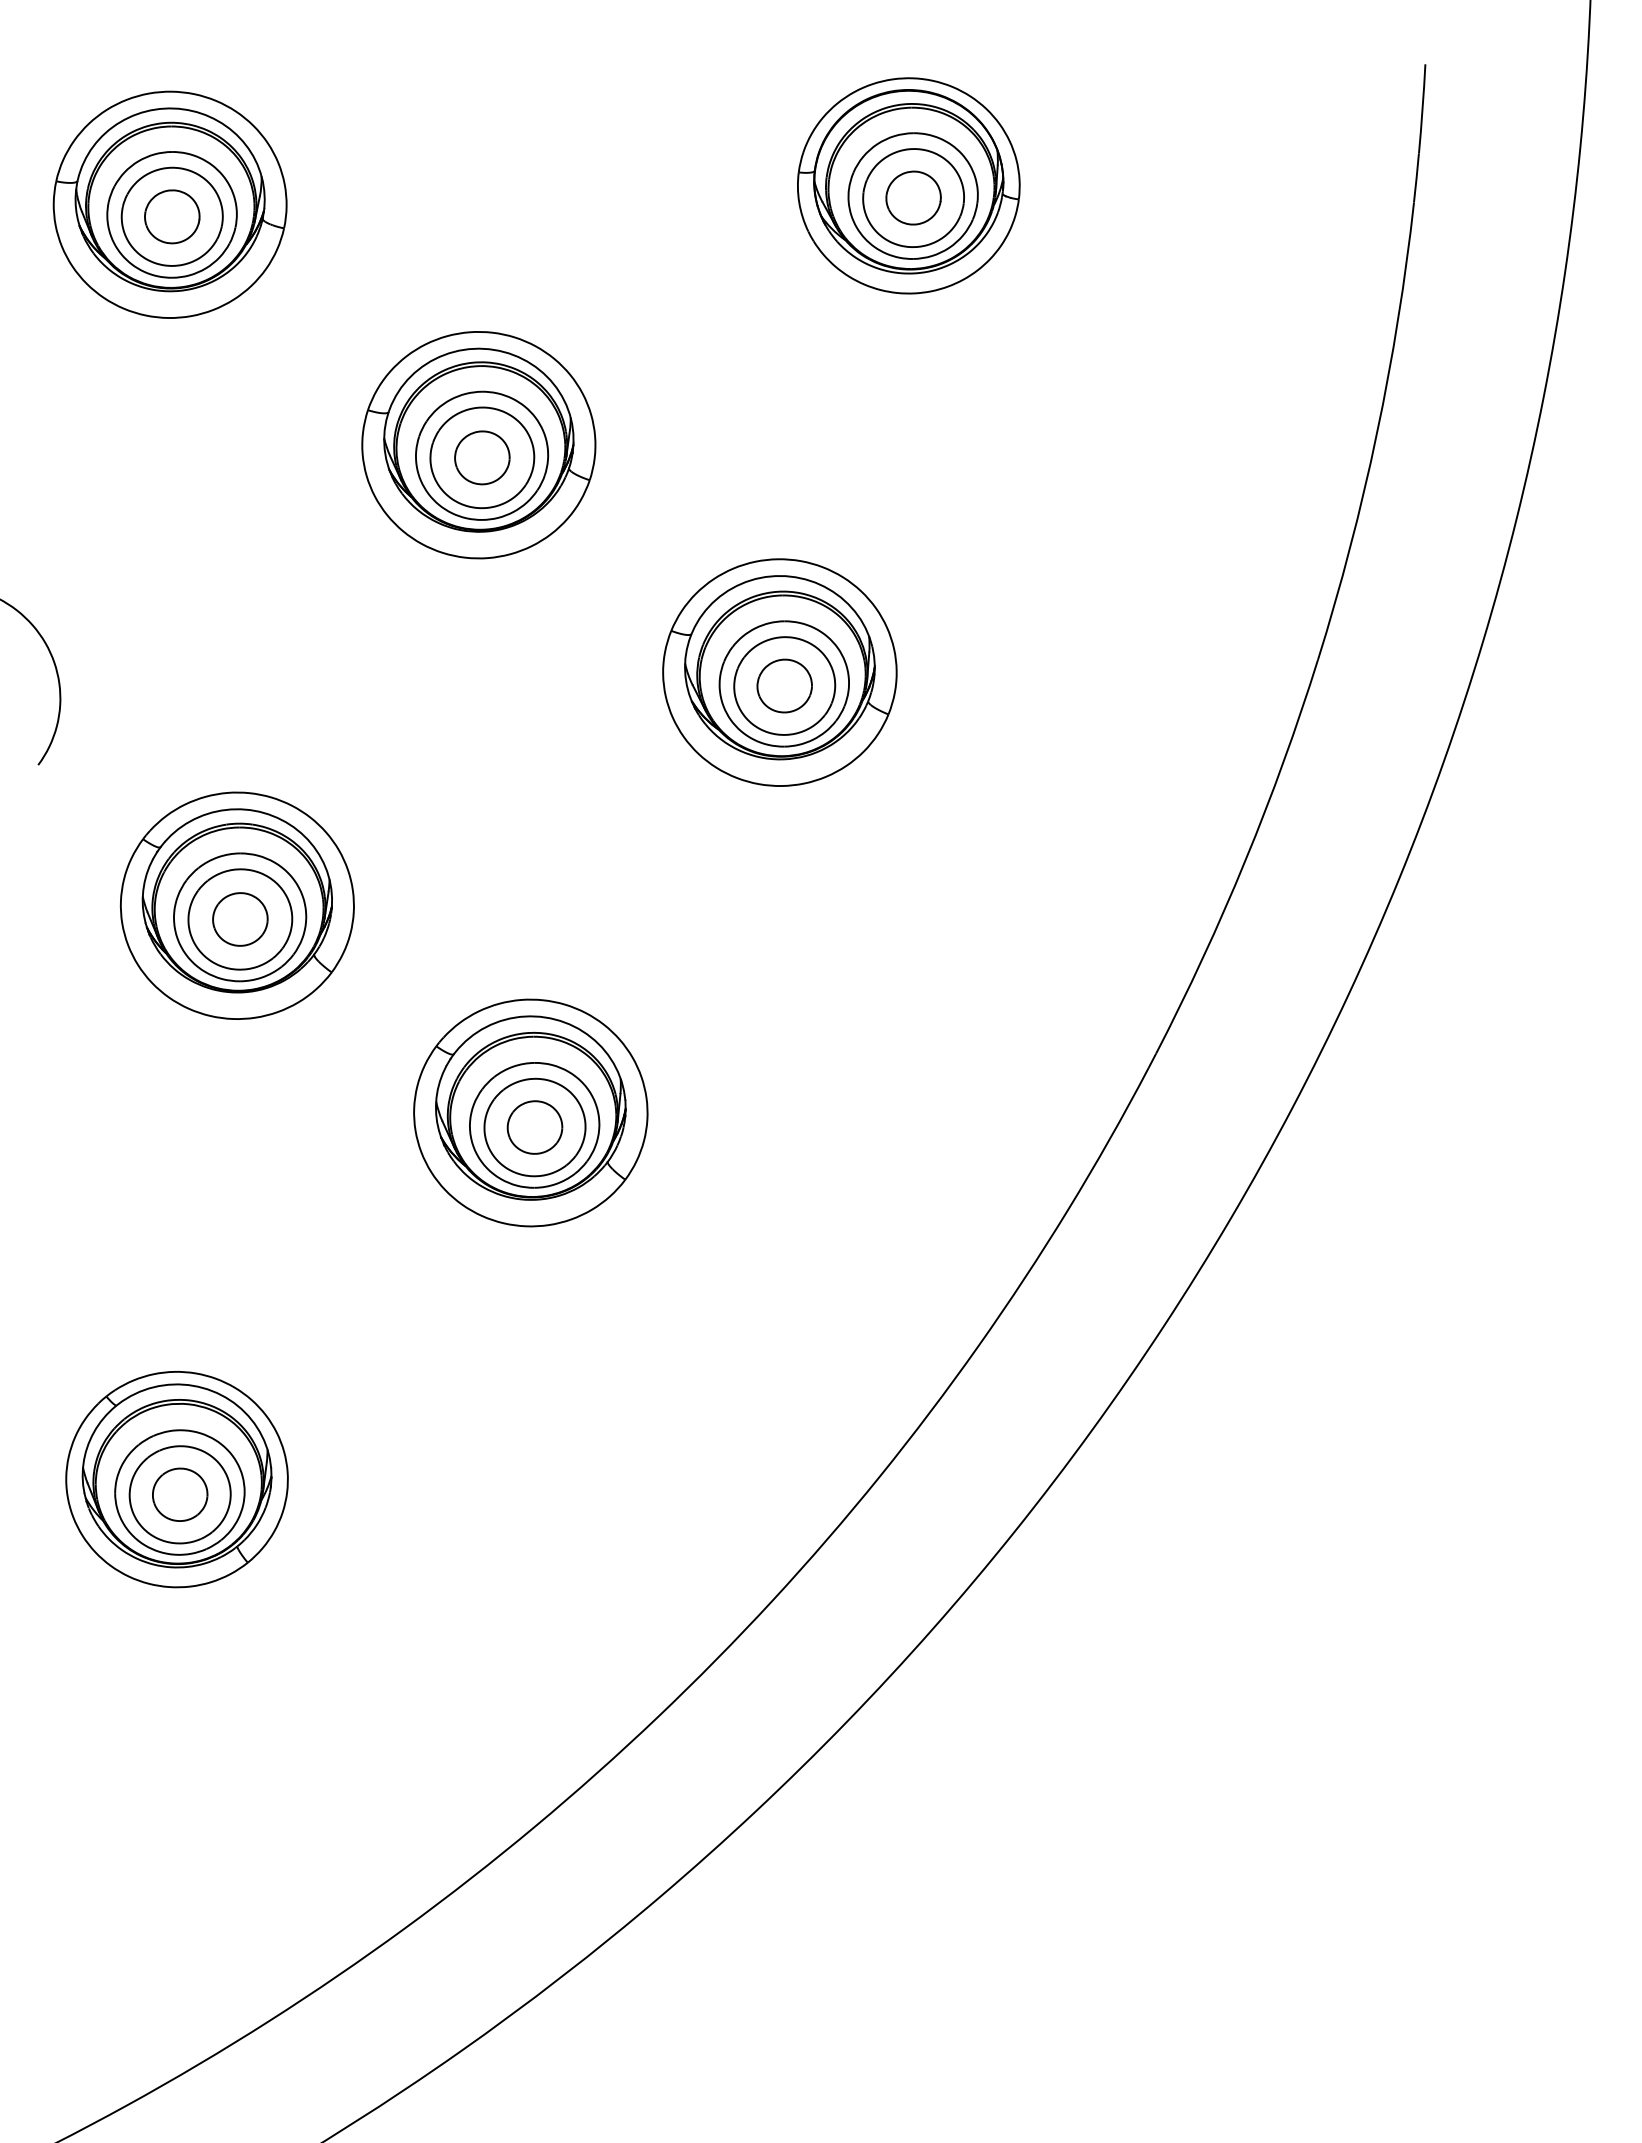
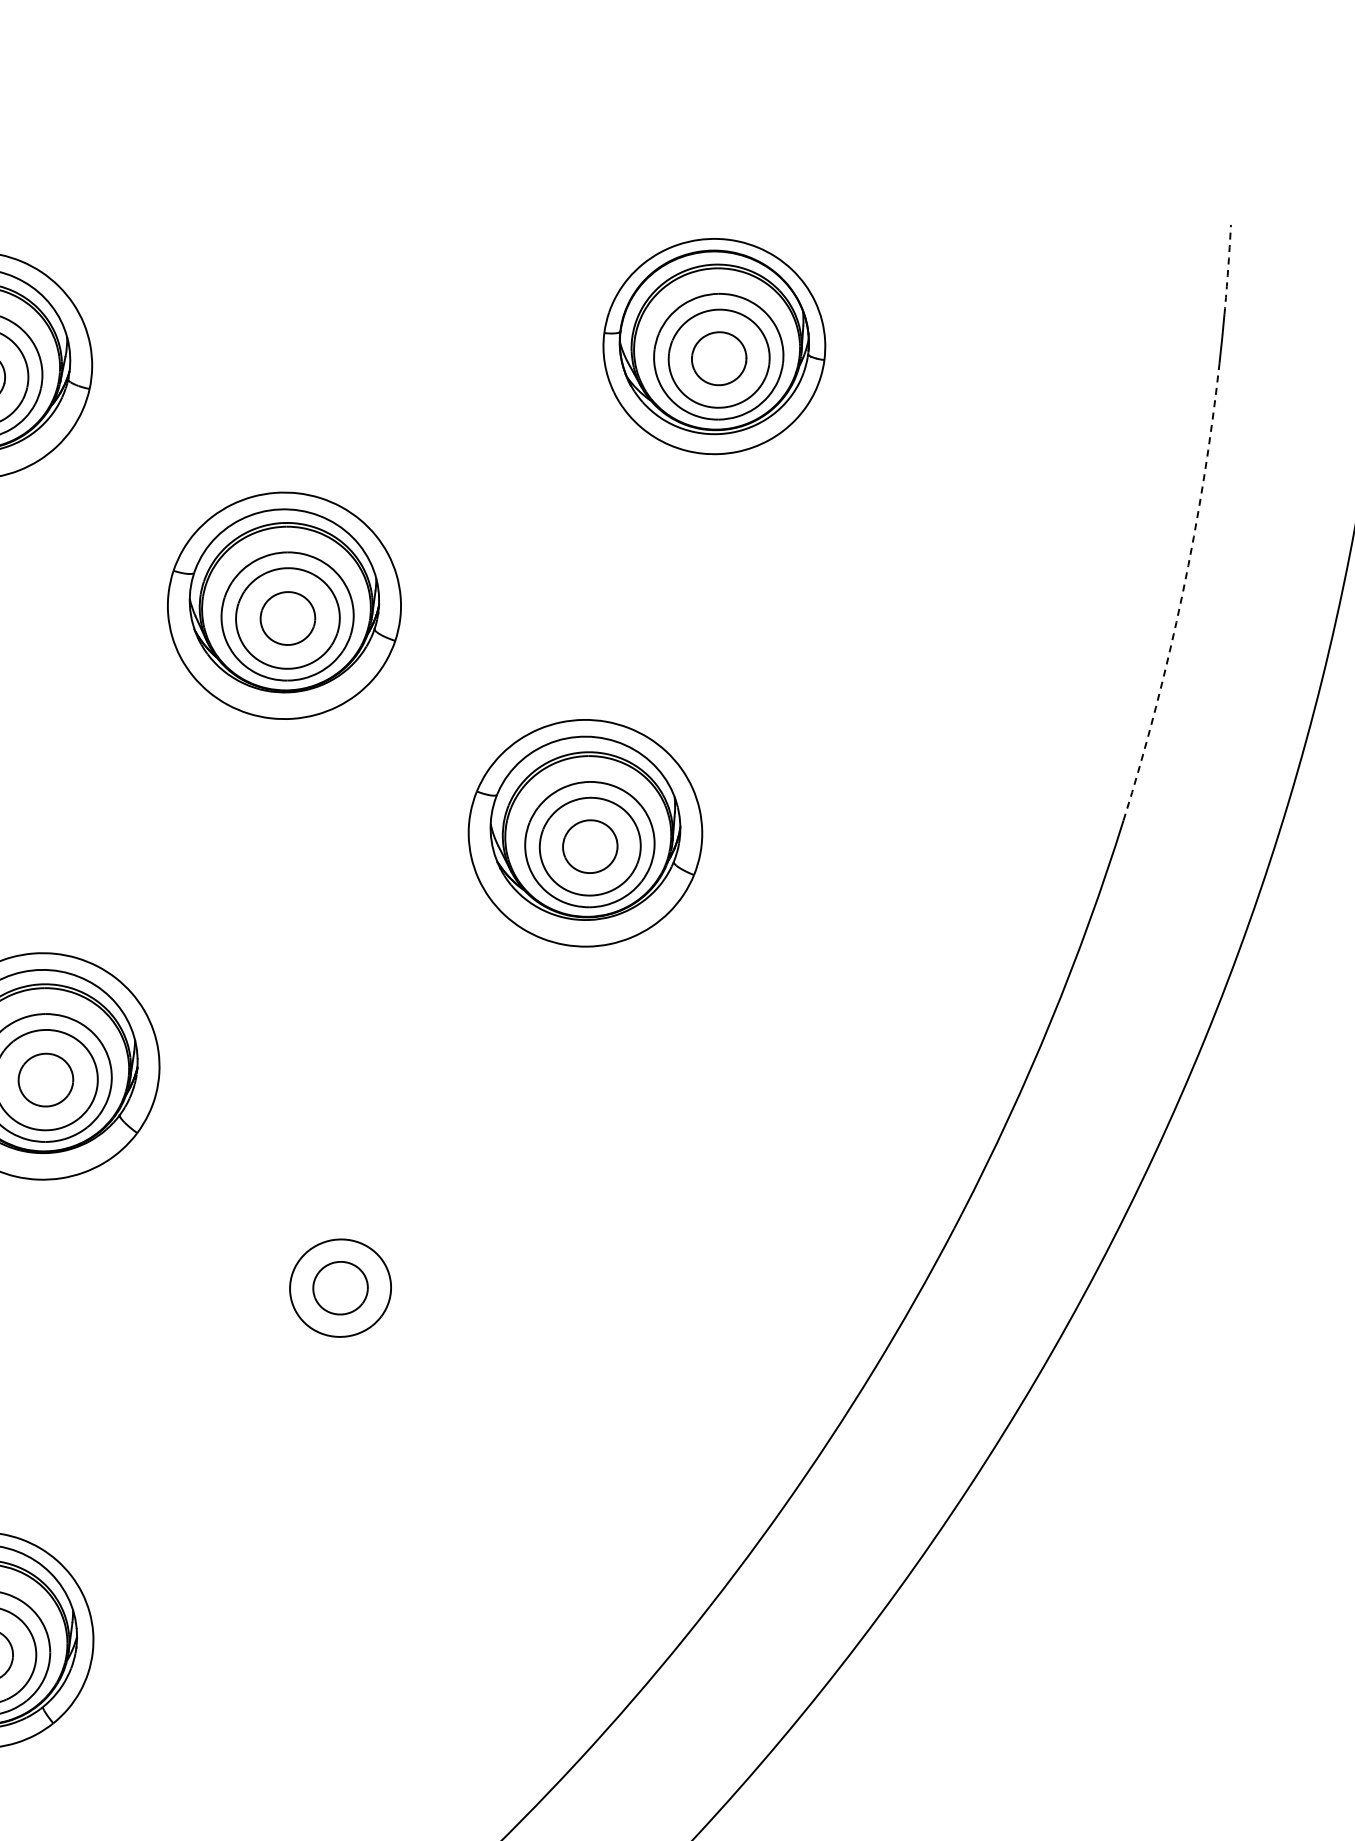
arc: (1422, 108) -> (1228, 269), solid -> dashed
arc: (1377, 433) -> (1183, 594), solid -> dashed
part: (530, 1112) -> (336, 1273), removed

